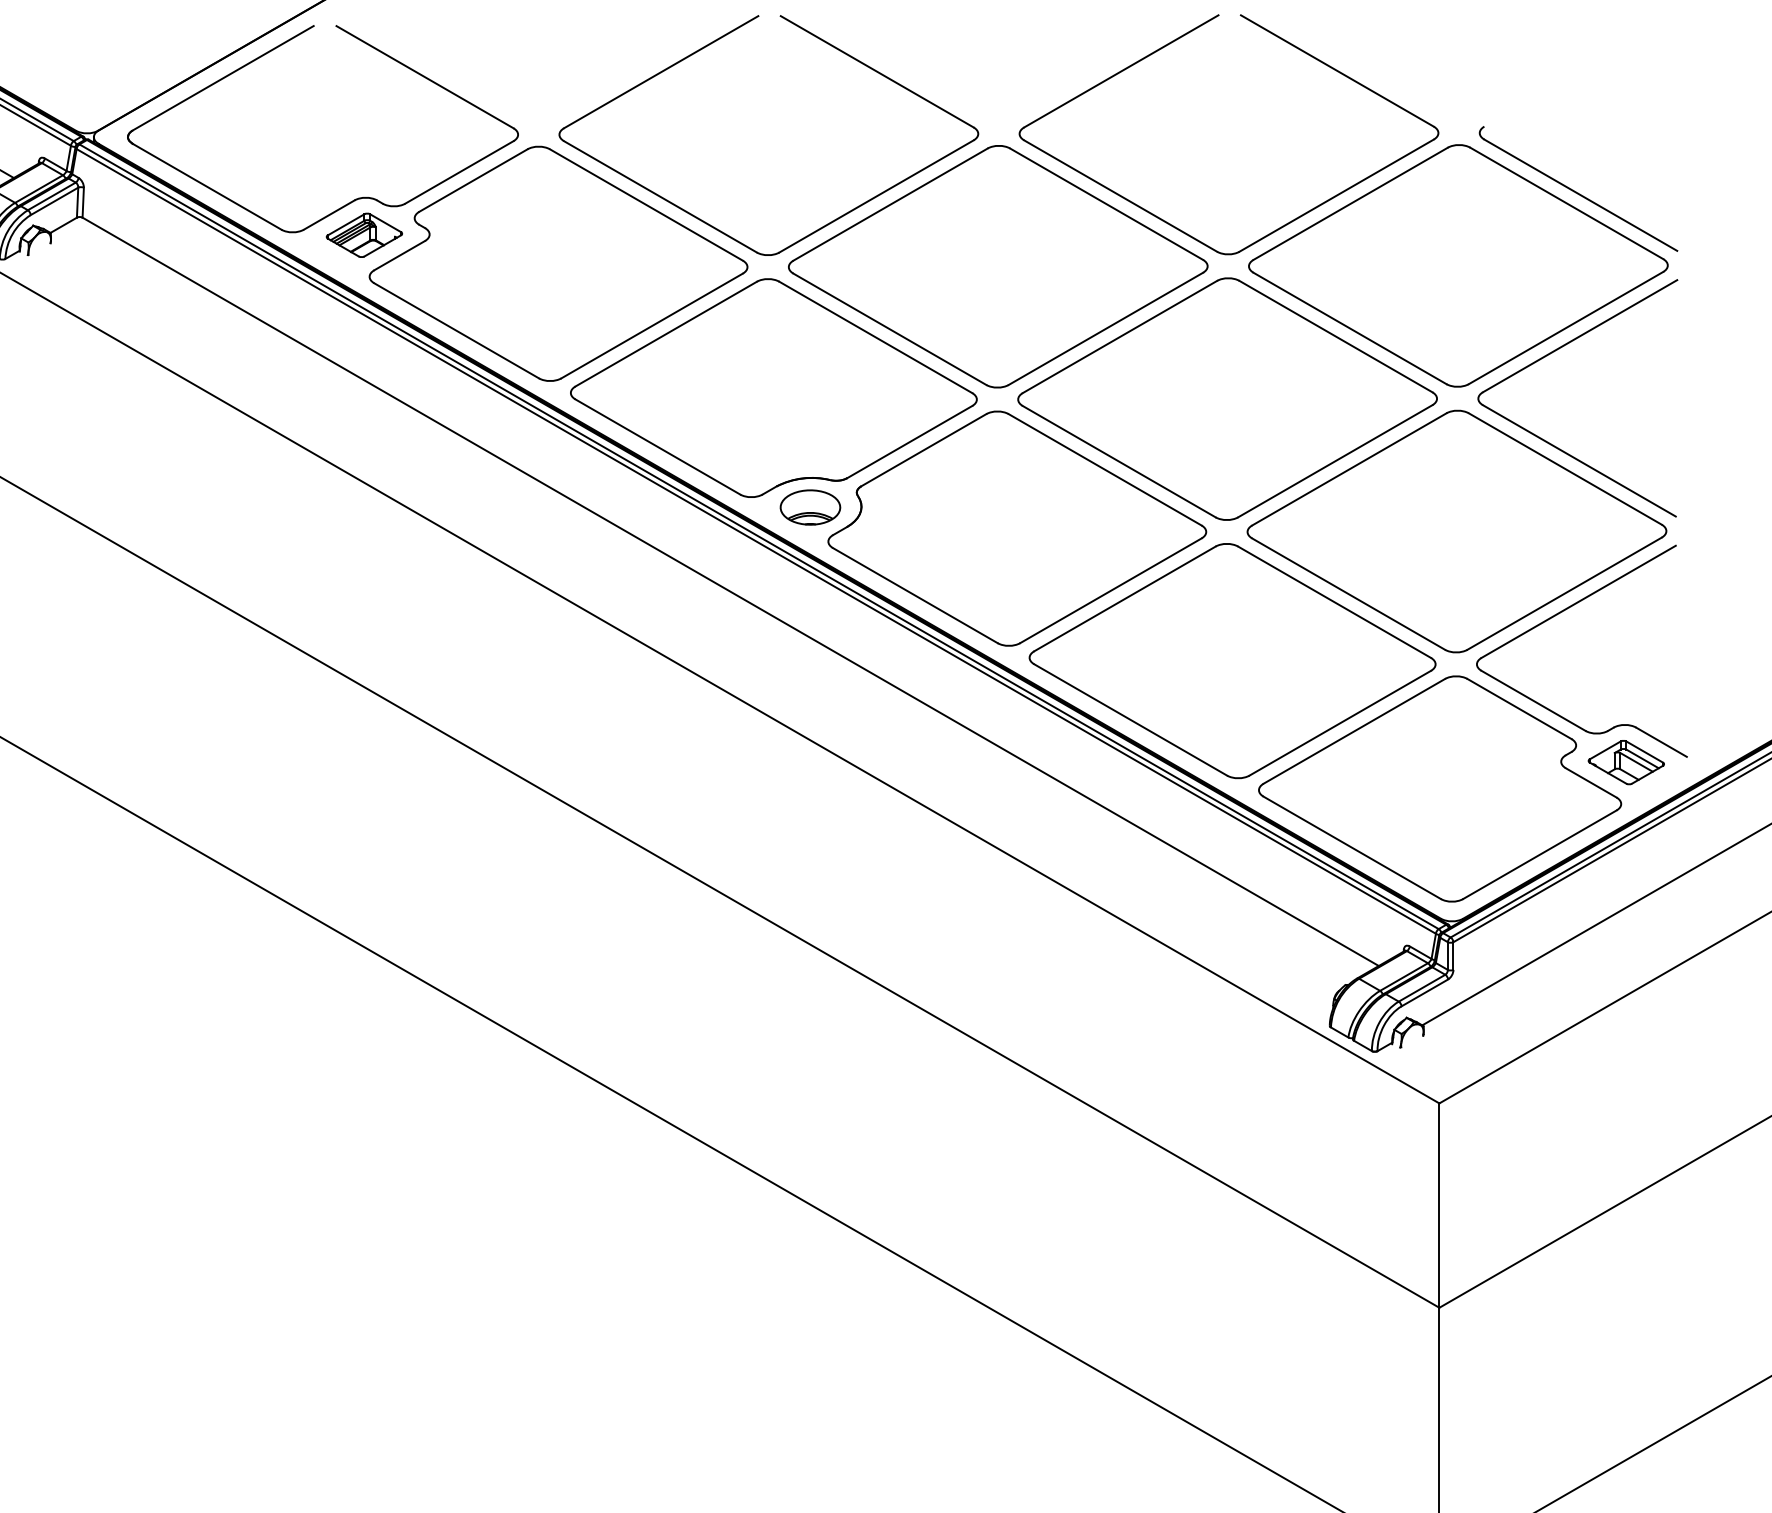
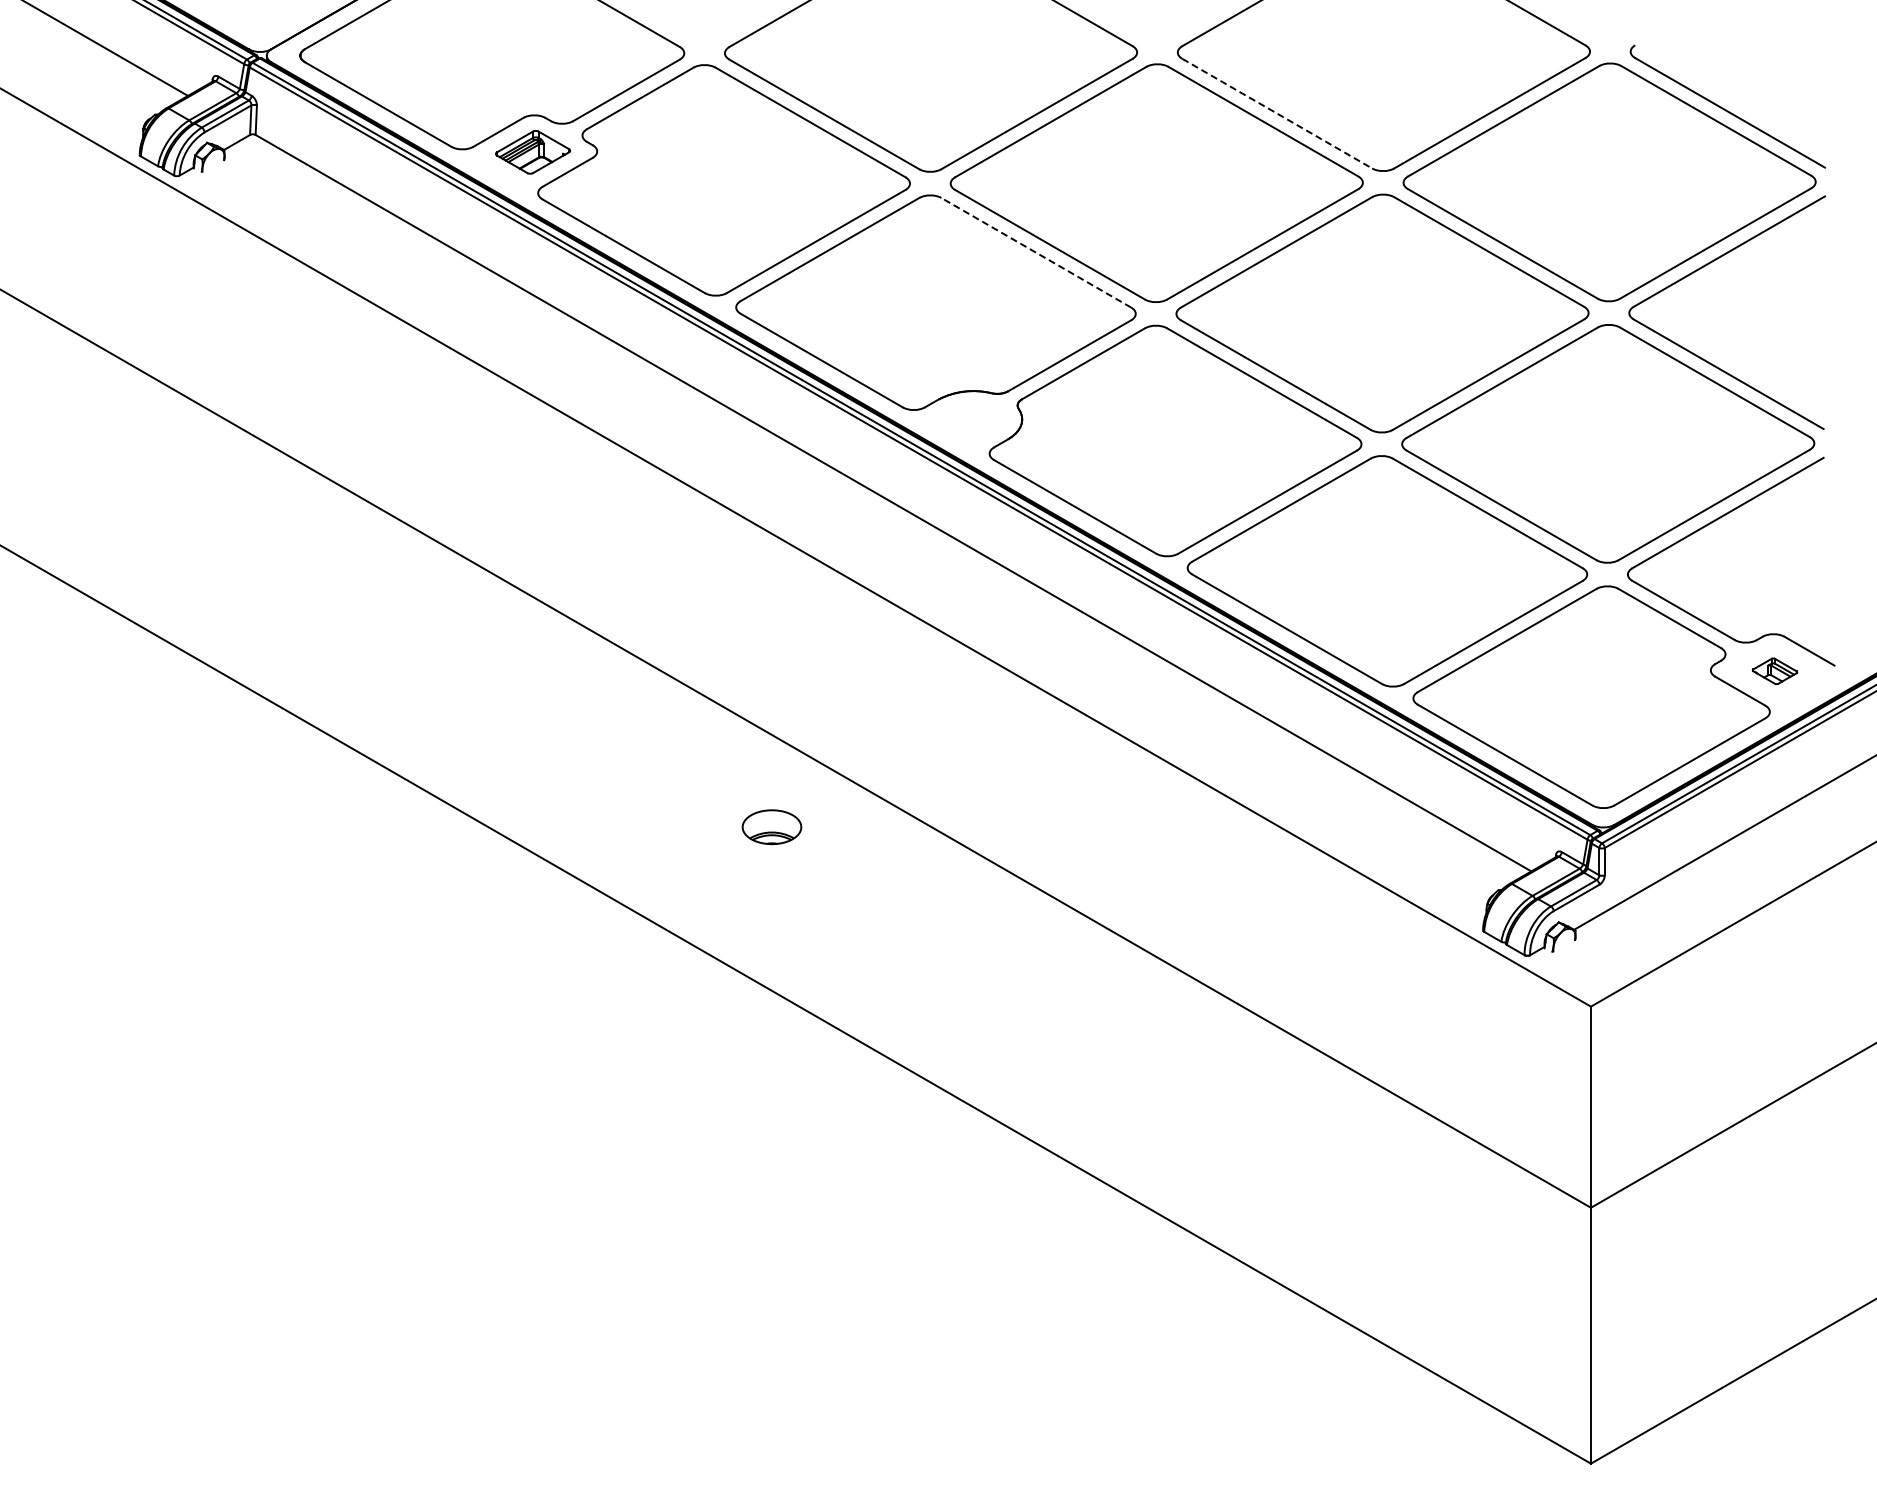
line: (1120, 195) -> (1277, 113), solid -> dashed
line: (876, 337) -> (1036, 252), solid -> dashed
part: (809, 507) -> (771, 827), moved
part: (1625, 762) -> (1774, 671), size x0.6

